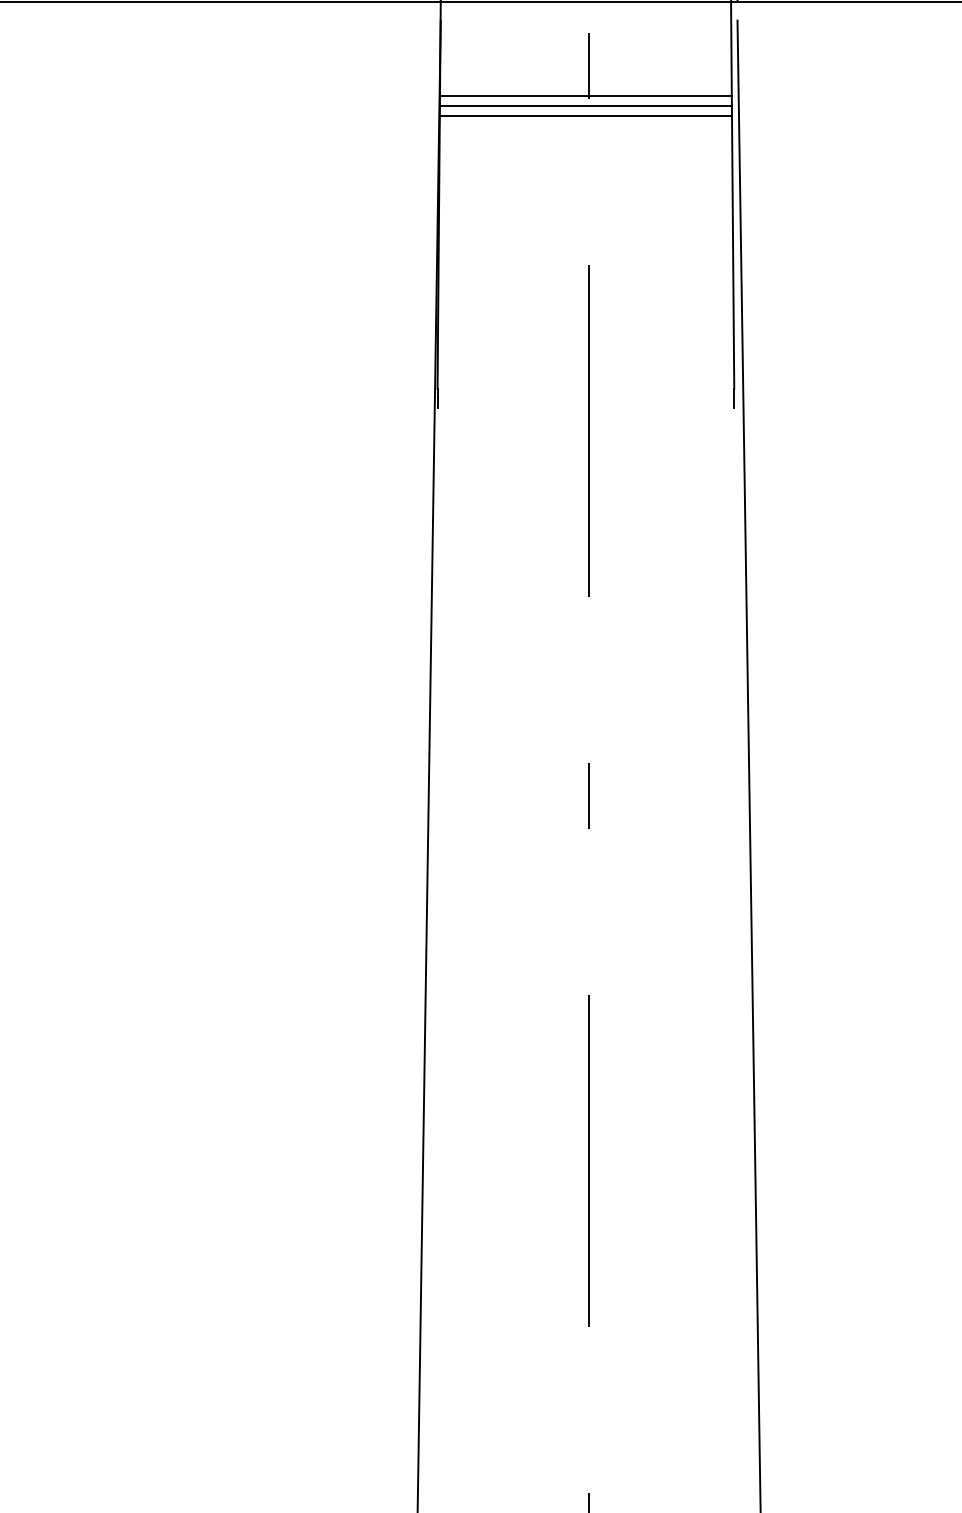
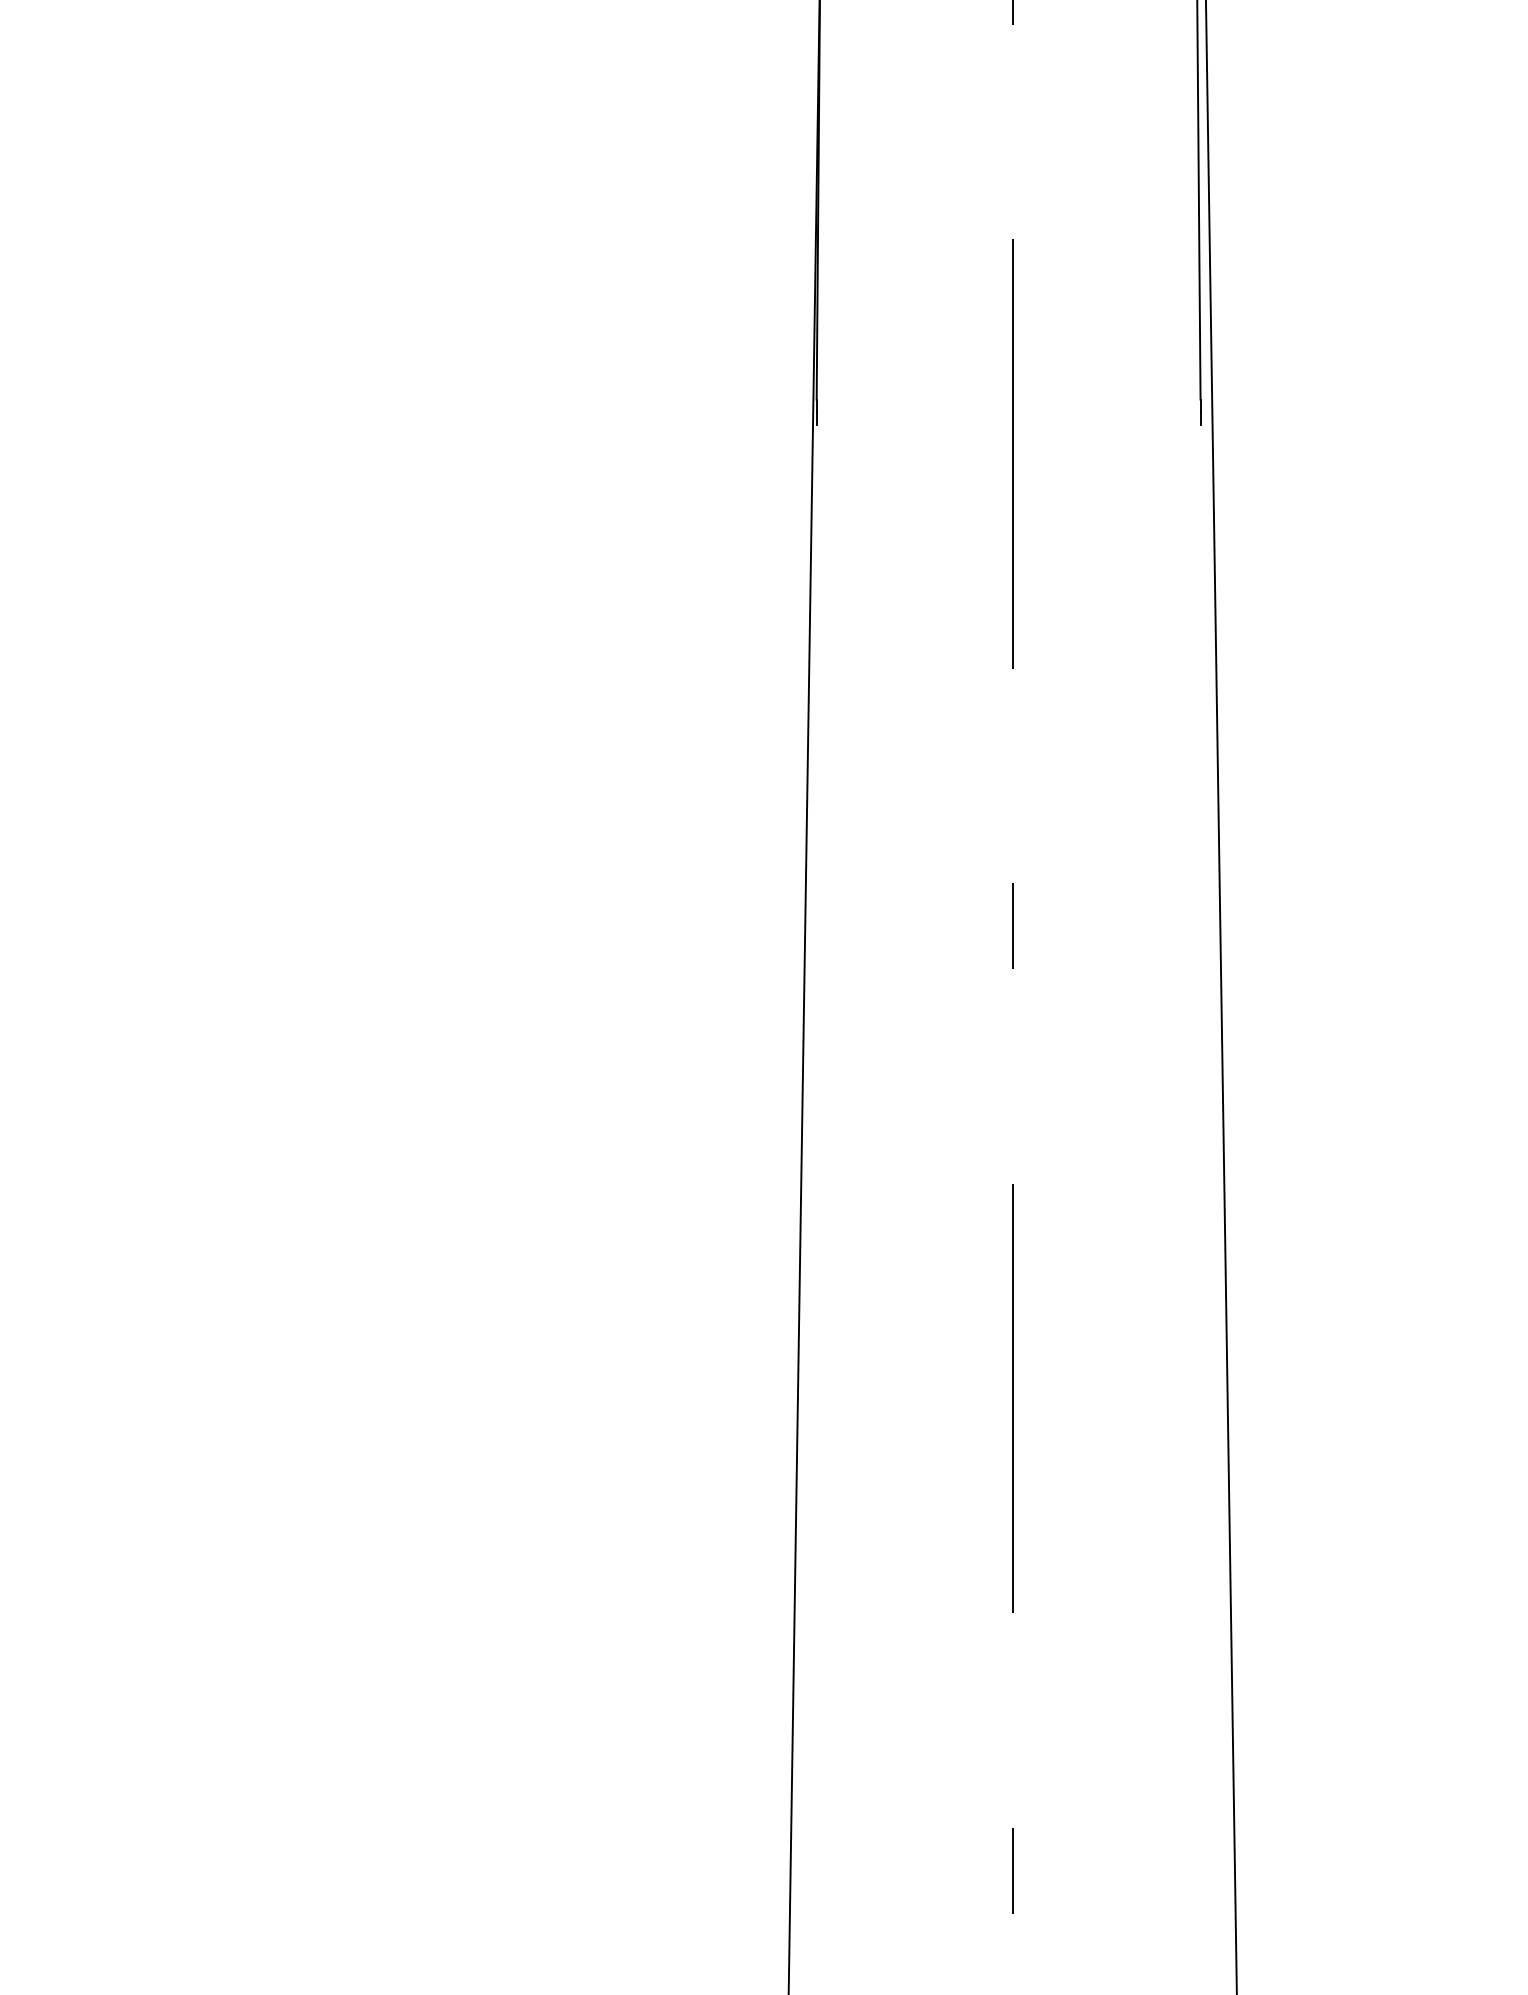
line: (585, 96) -> (1008, 21), removed
line: (585, 105) -> (1008, 33), removed
line: (585, 115) -> (1008, 46), removed

